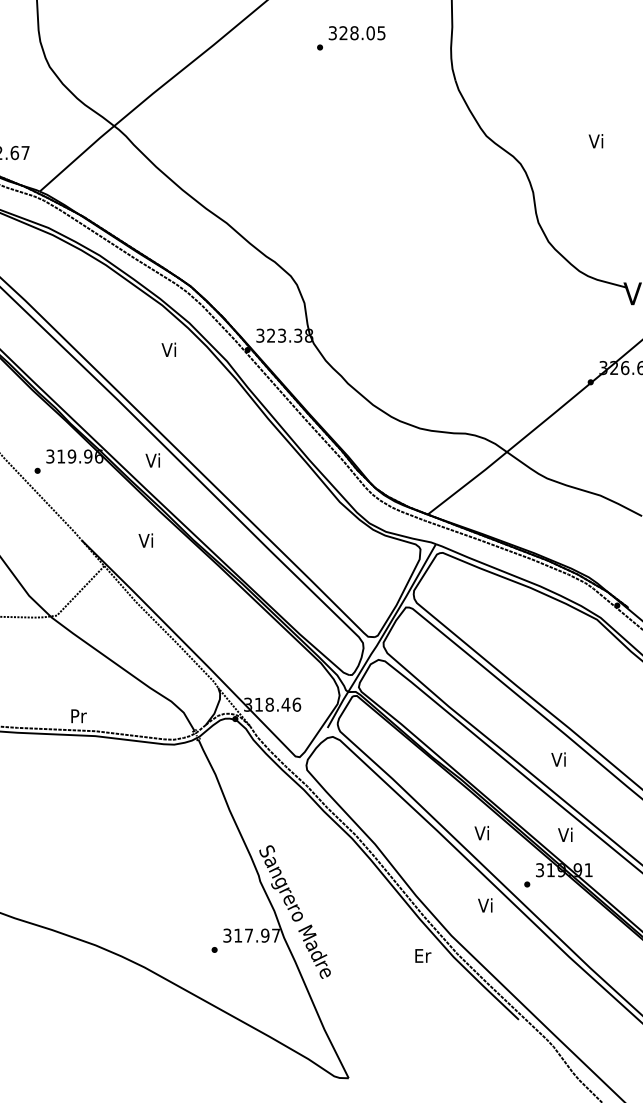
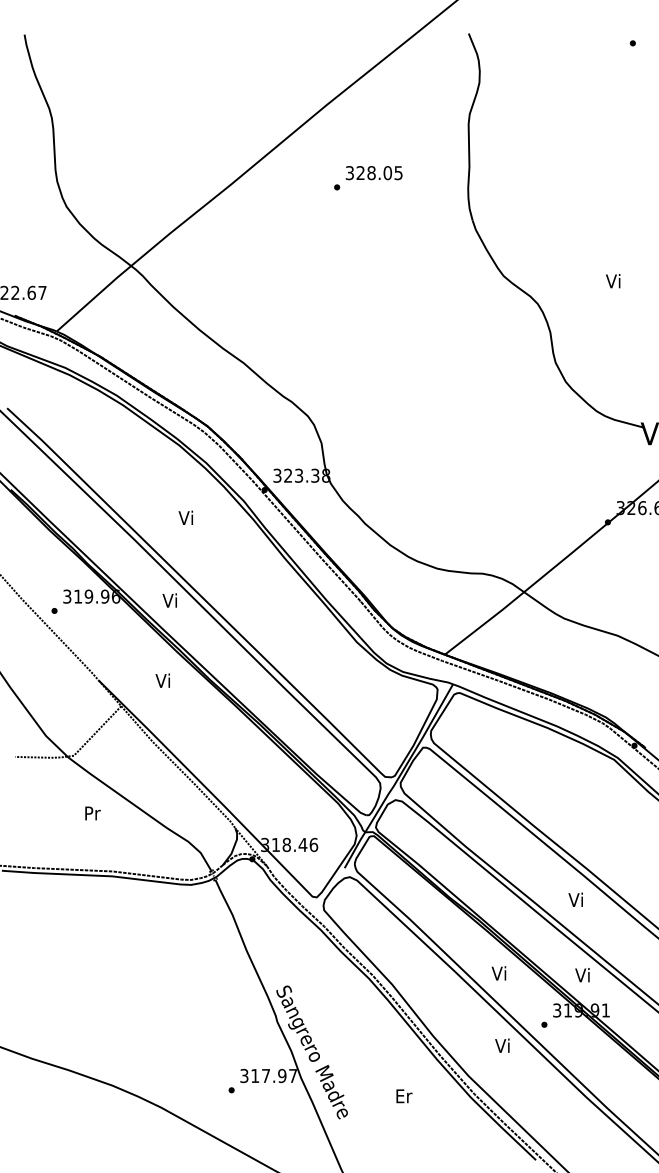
text: (168, 349) -> (185, 517), moved
text: (78, 716) -> (92, 813), moved
text: (423, 956) -> (404, 1096), moved

